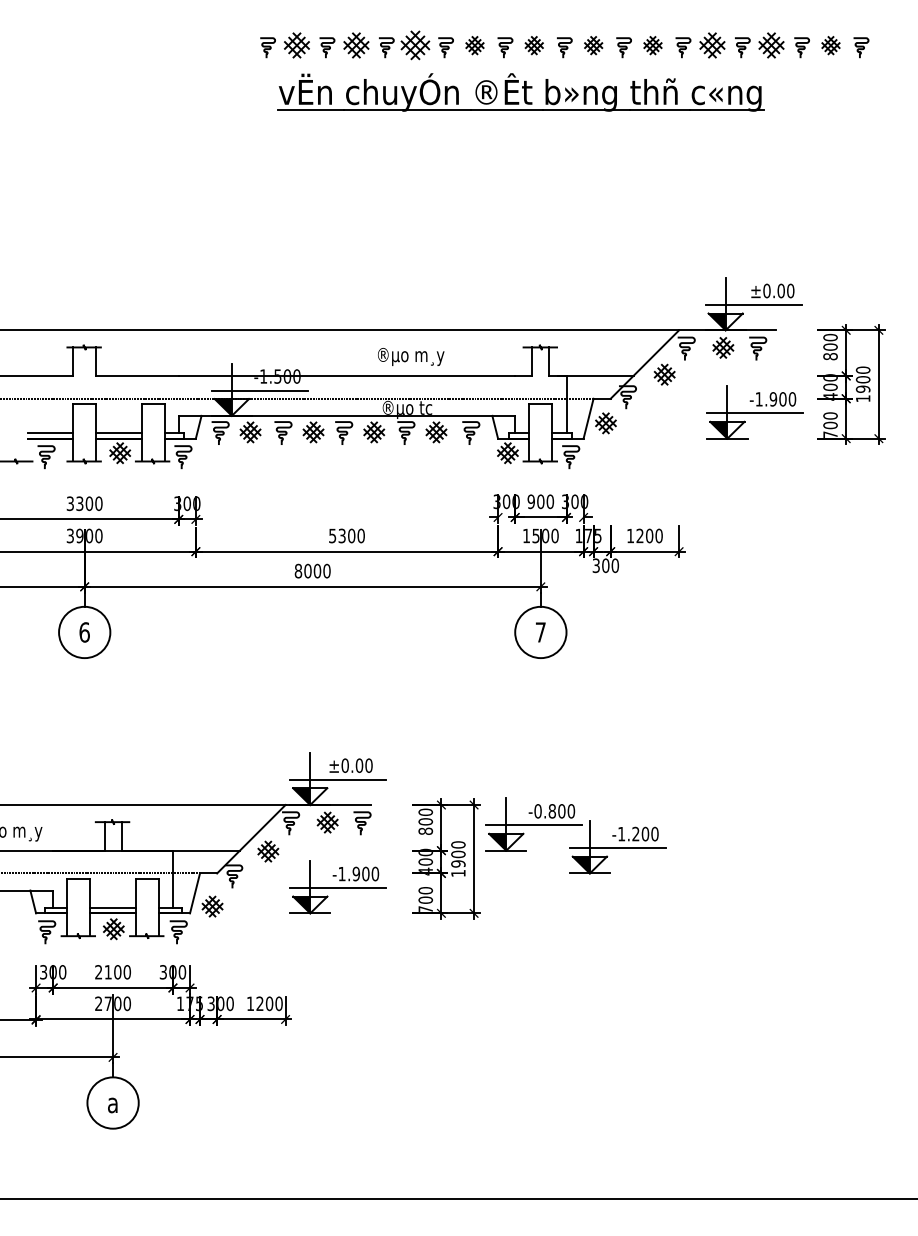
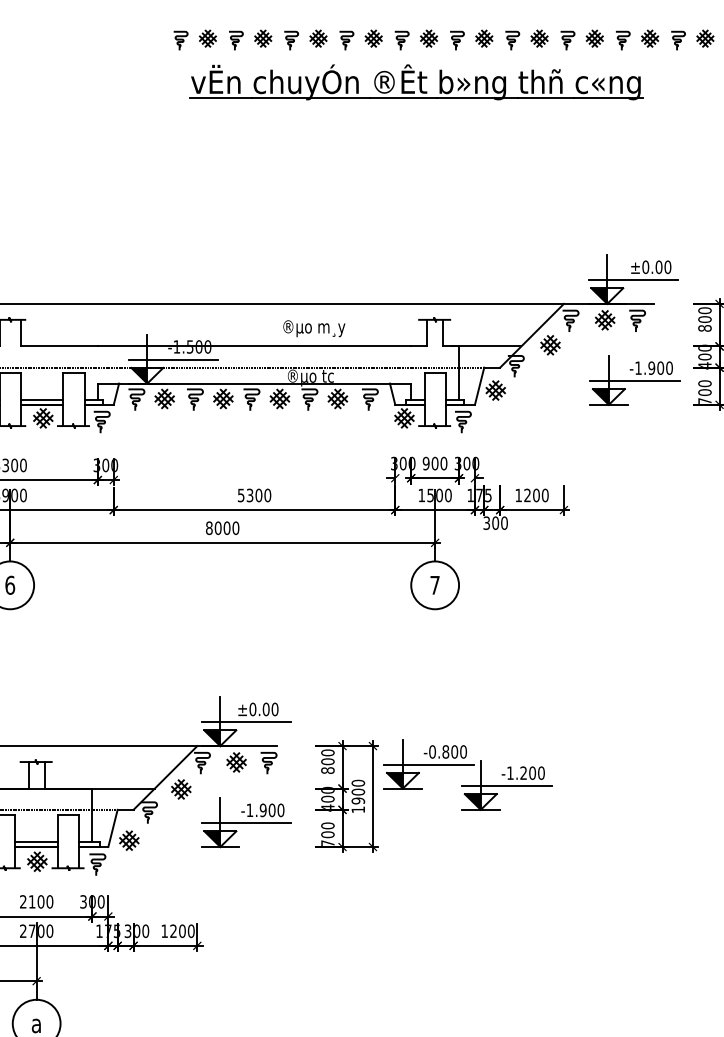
part: (296, 45) -> (207, 38), size x0.71
part: (355, 45) -> (262, 38), size x0.71
part: (415, 45) -> (318, 38), size x0.62
part: (711, 45) -> (594, 38), size x0.71
part: (771, 45) -> (649, 38), size x0.71

